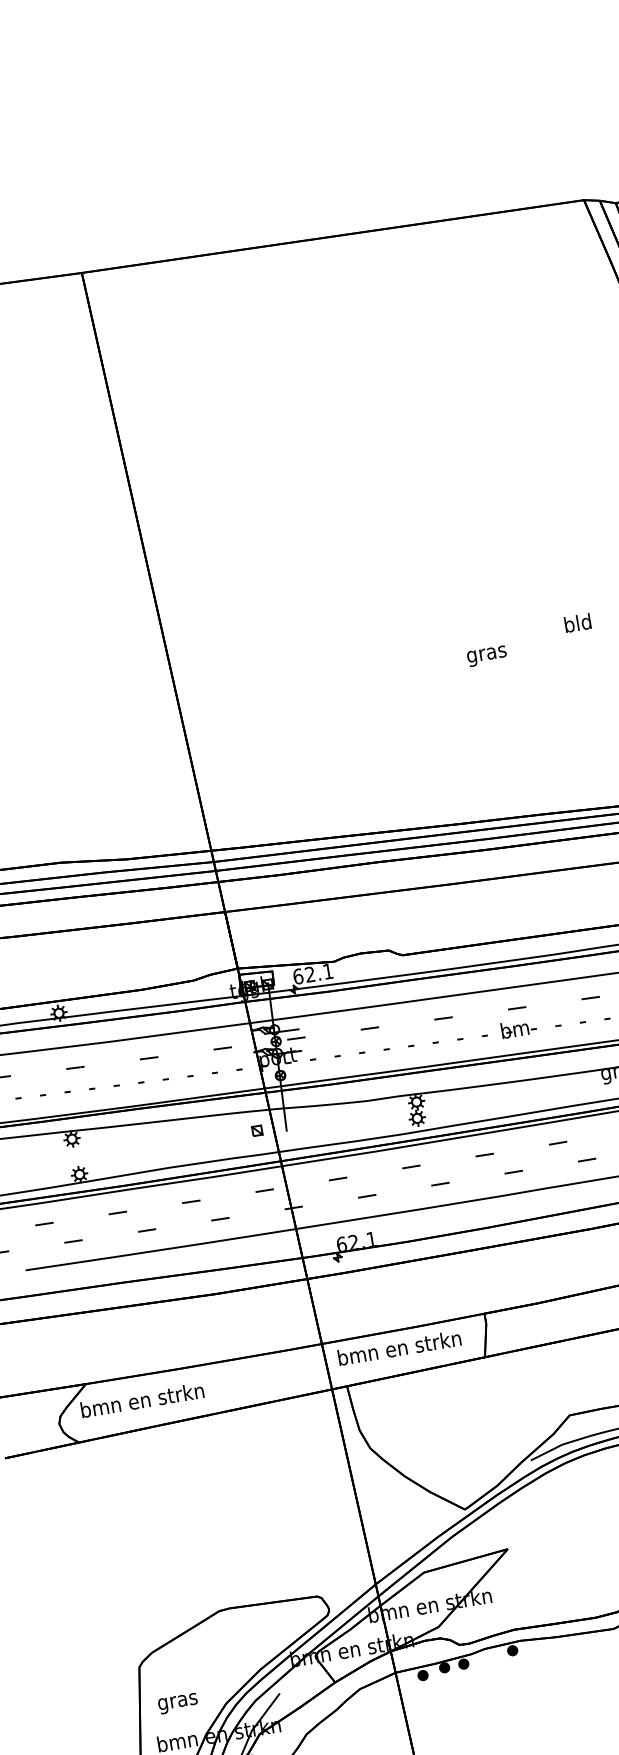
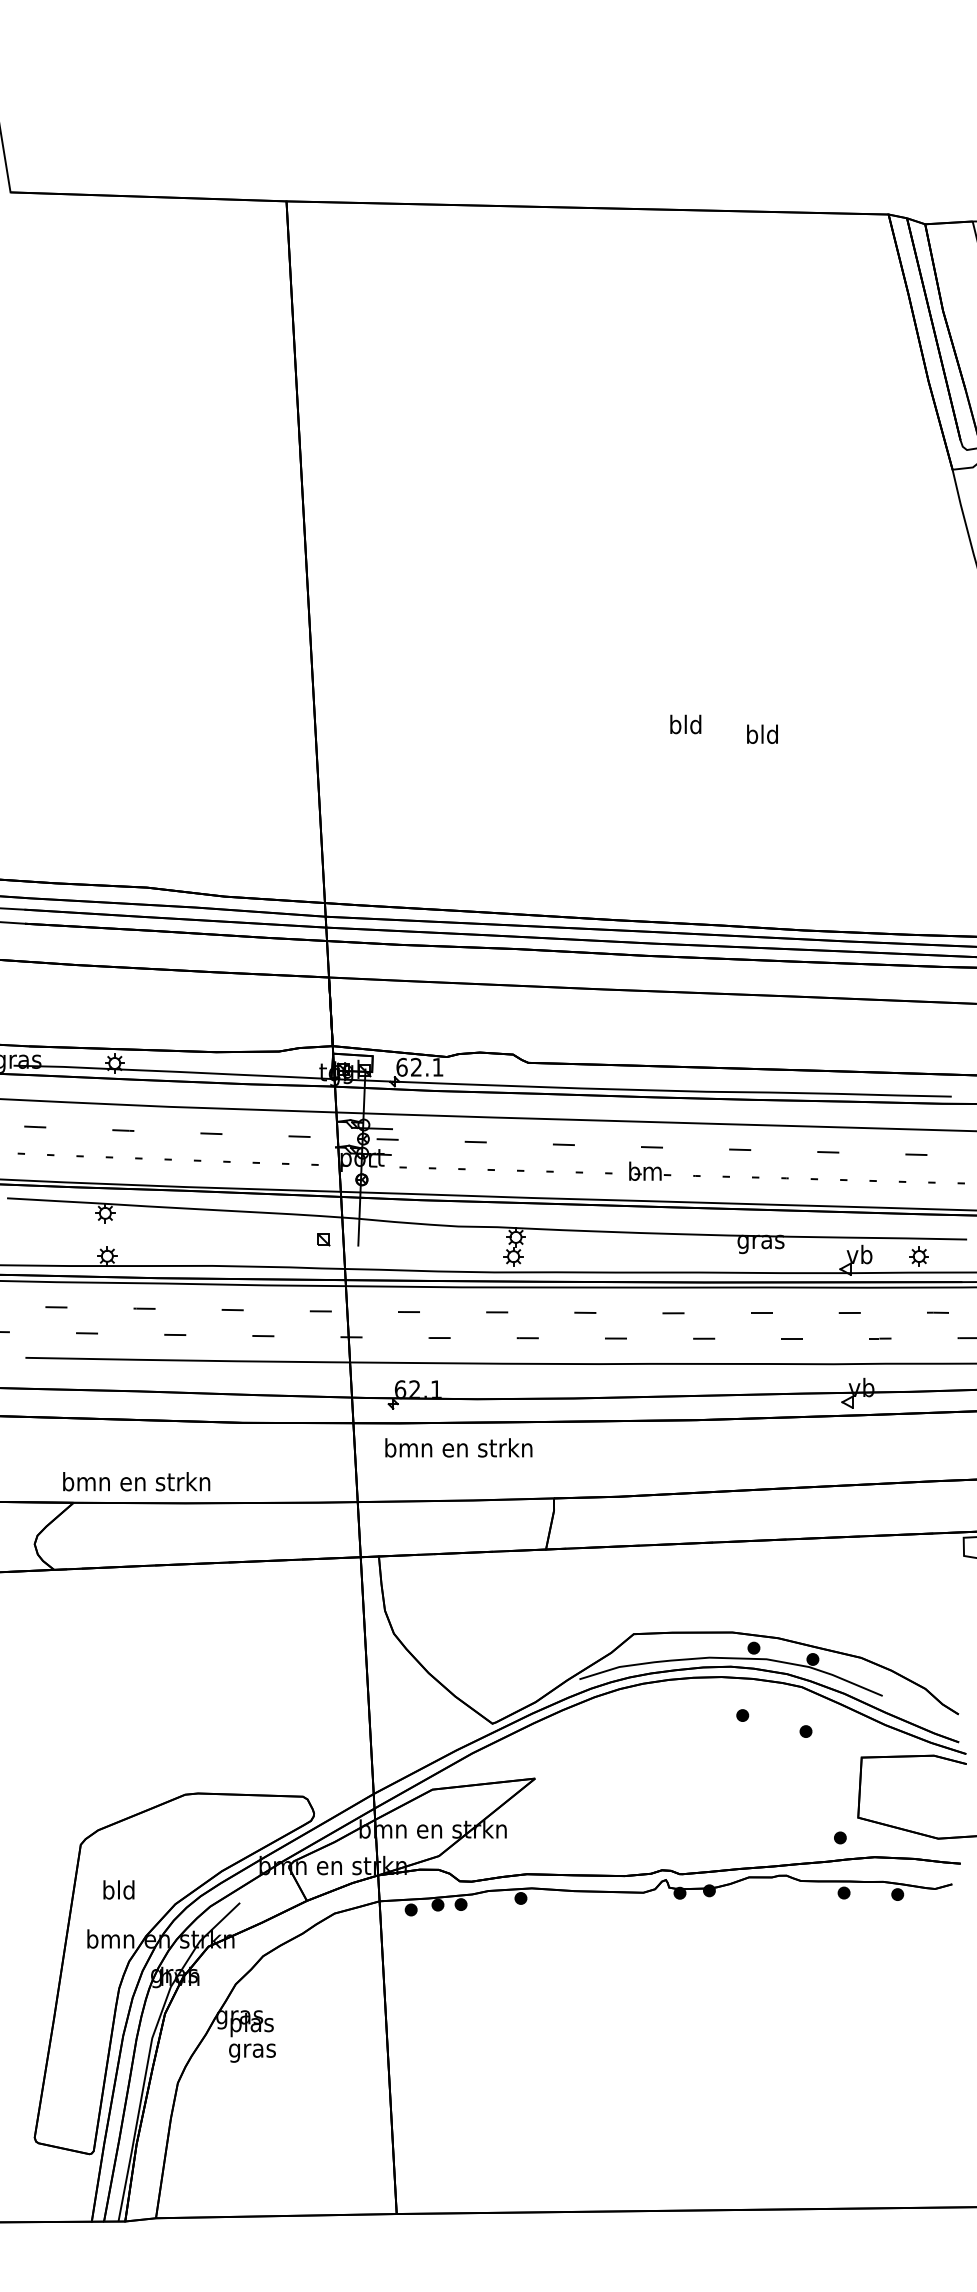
text: (577, 622) -> (762, 733), moved
text: (486, 653) -> (685, 726), gras -> bld
text: (399, 1347) -> (458, 1447), moved
text: (142, 1400) -> (136, 1481), moved
text: (177, 1701) -> (118, 1892), gras -> bld

